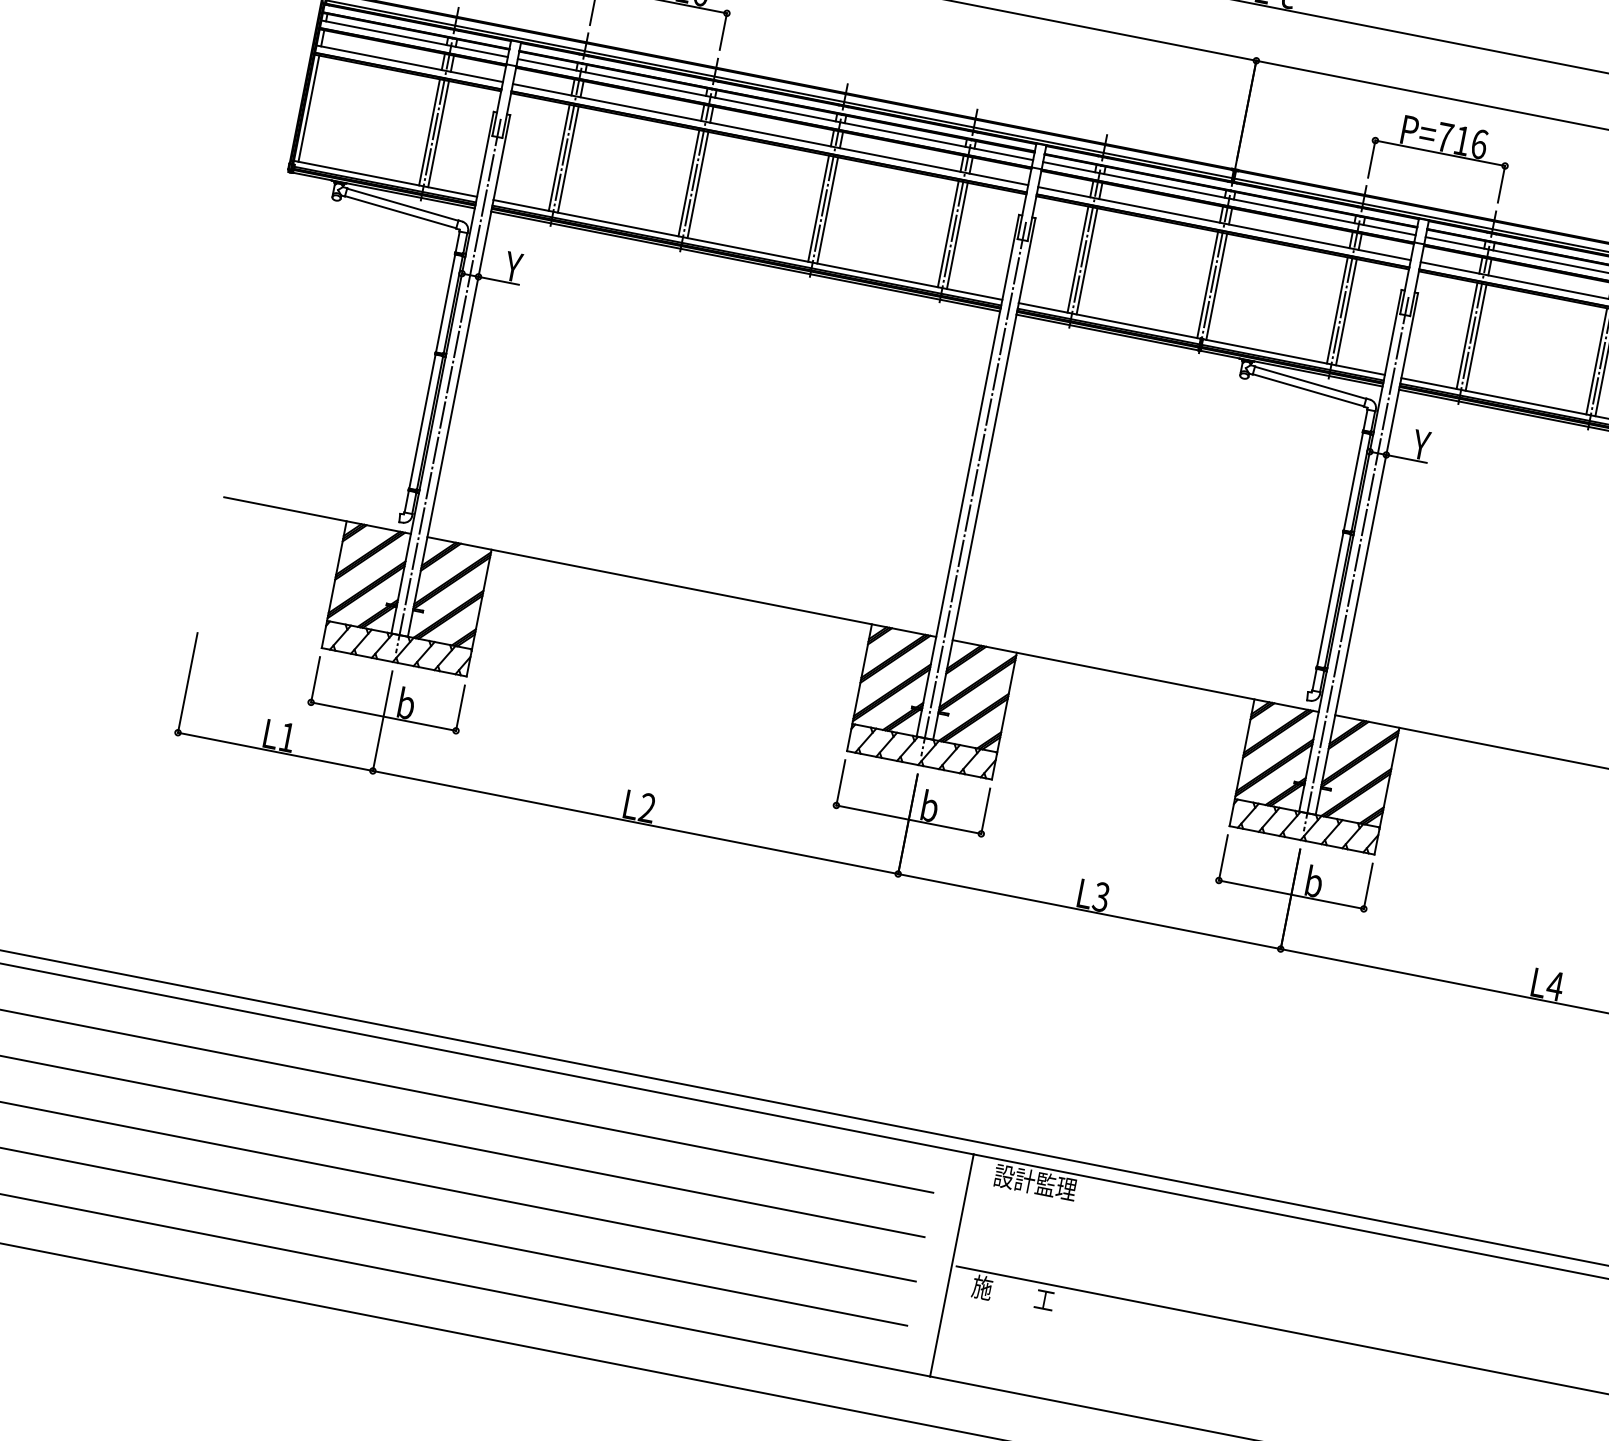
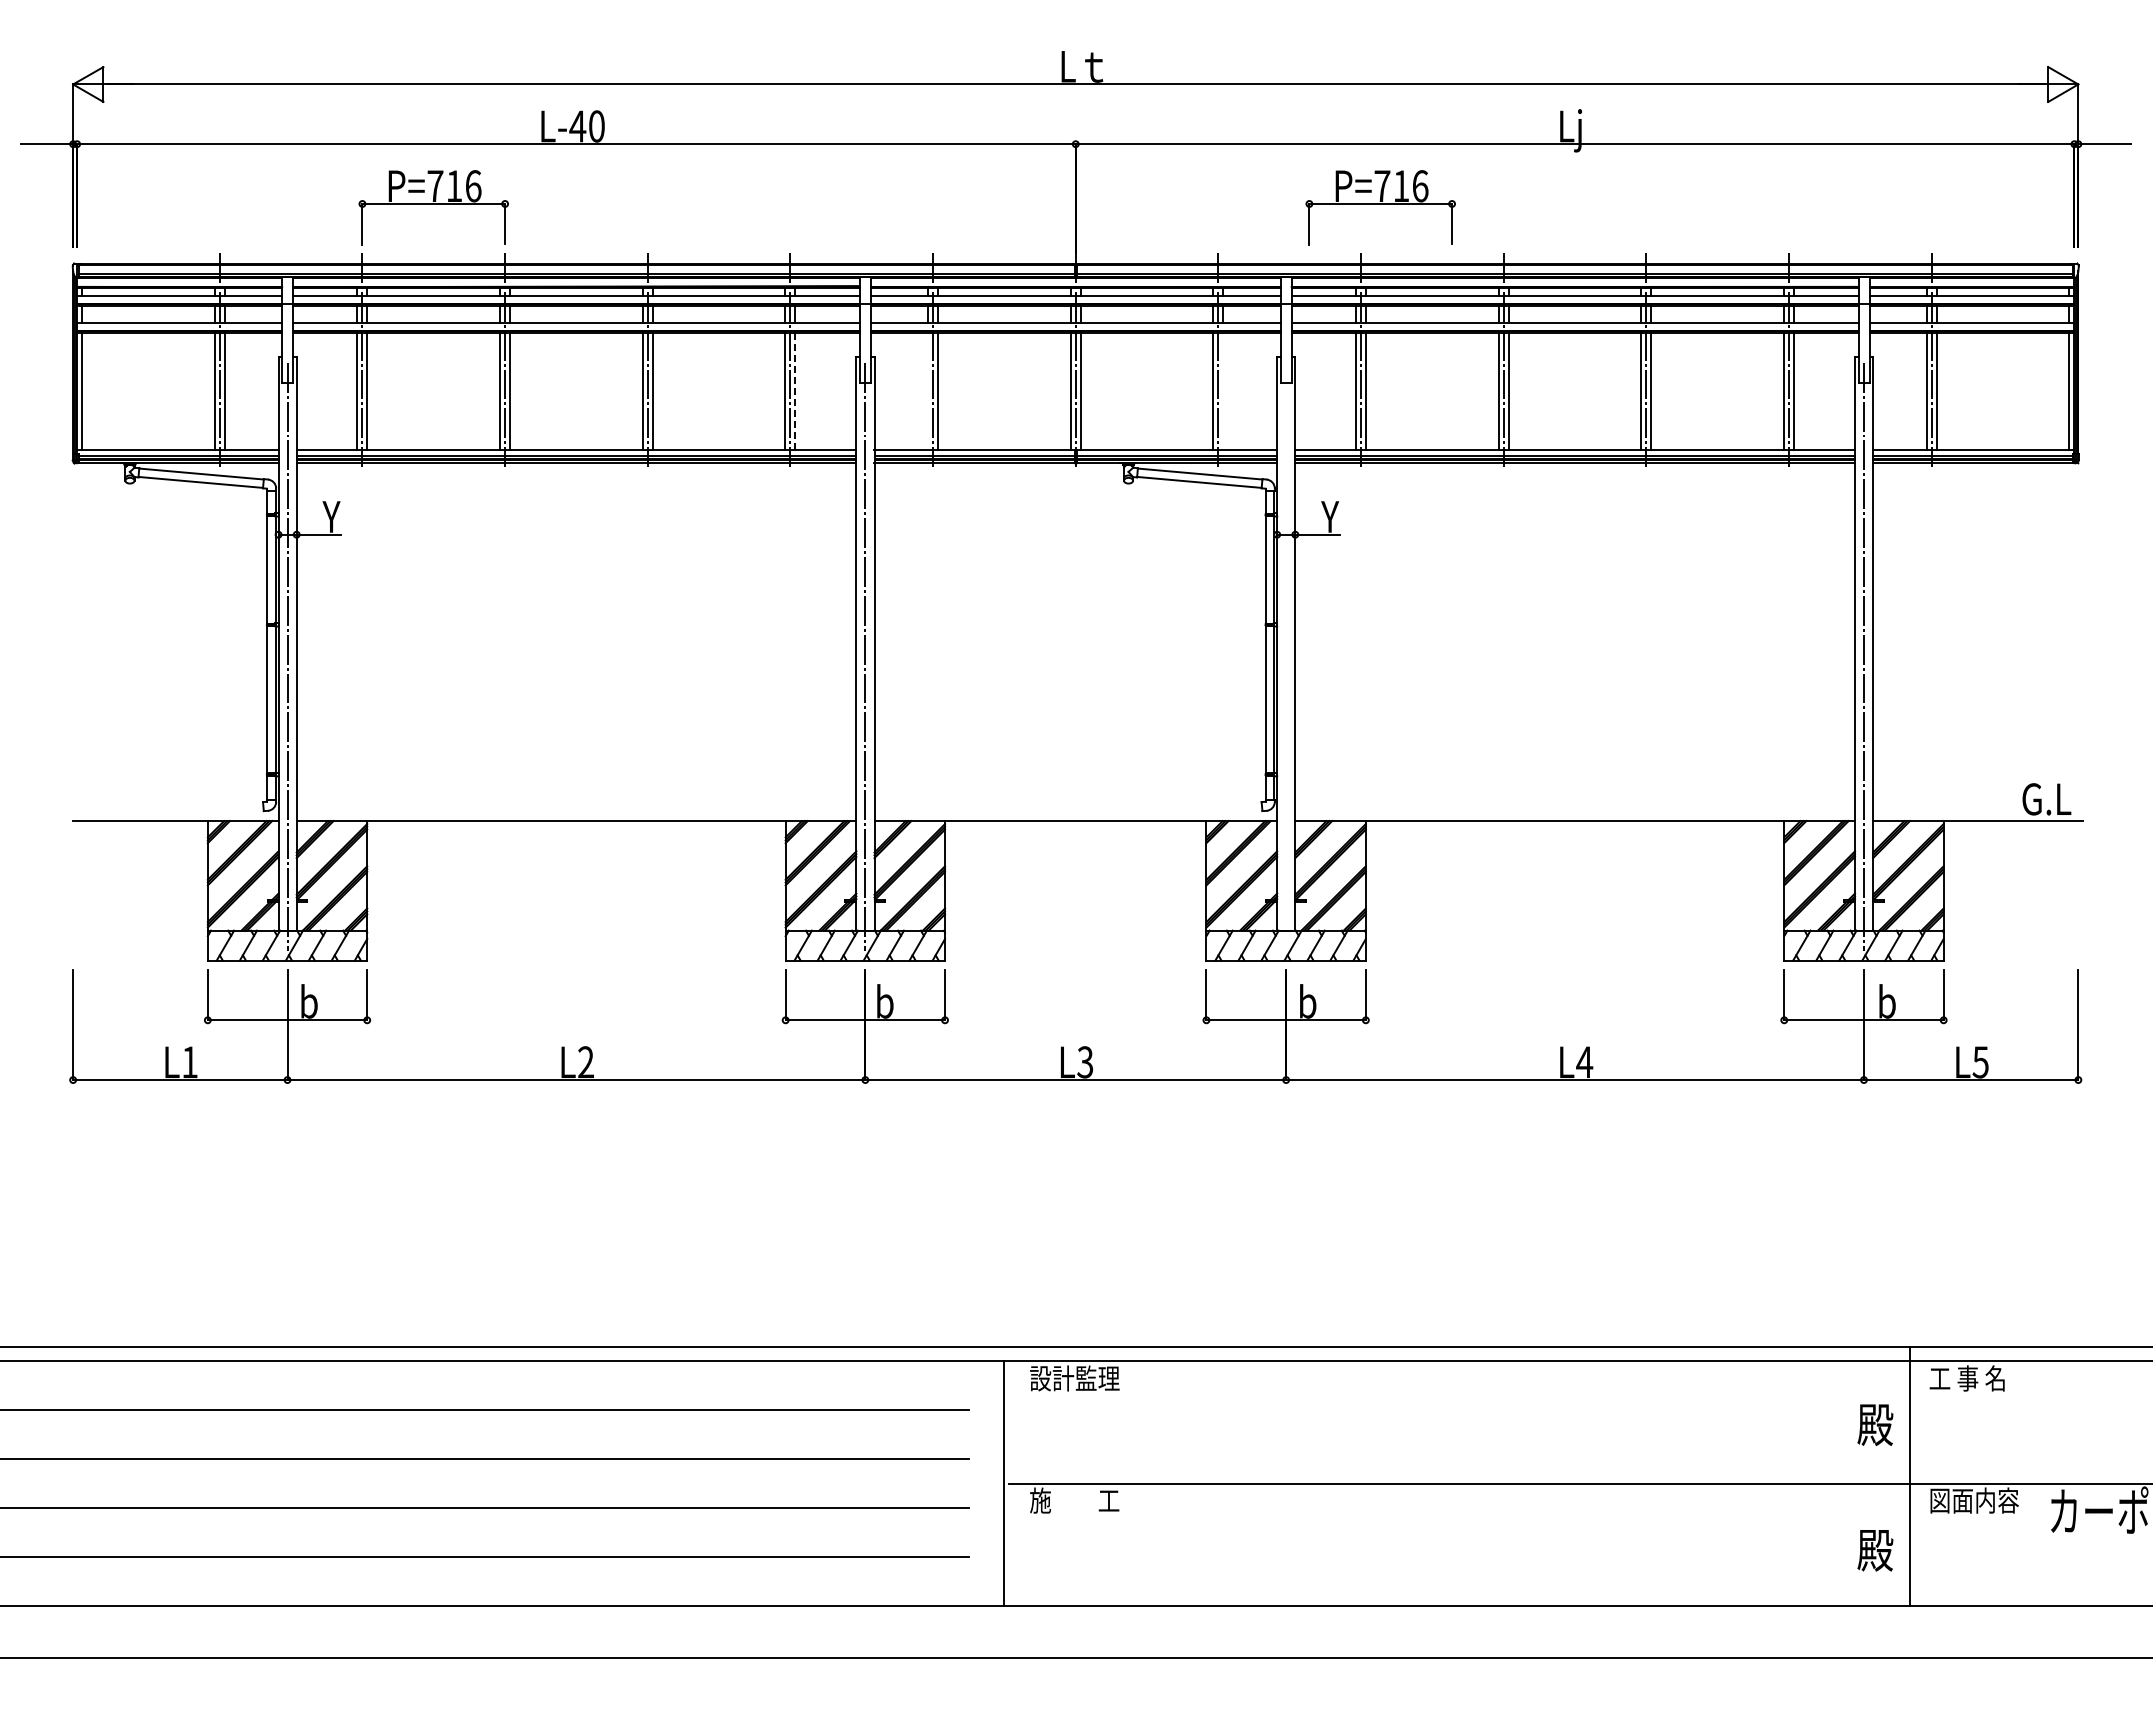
part: (1439, 156) -> (1380, 207), moved
line: (957, 236) -> (795, 392), solid -> dashed
line: (1078, 259) -> (928, 391), removed
line: (1346, 311) -> (1223, 391), removed
line: (1356, 564) -> (1286, 656), removed

